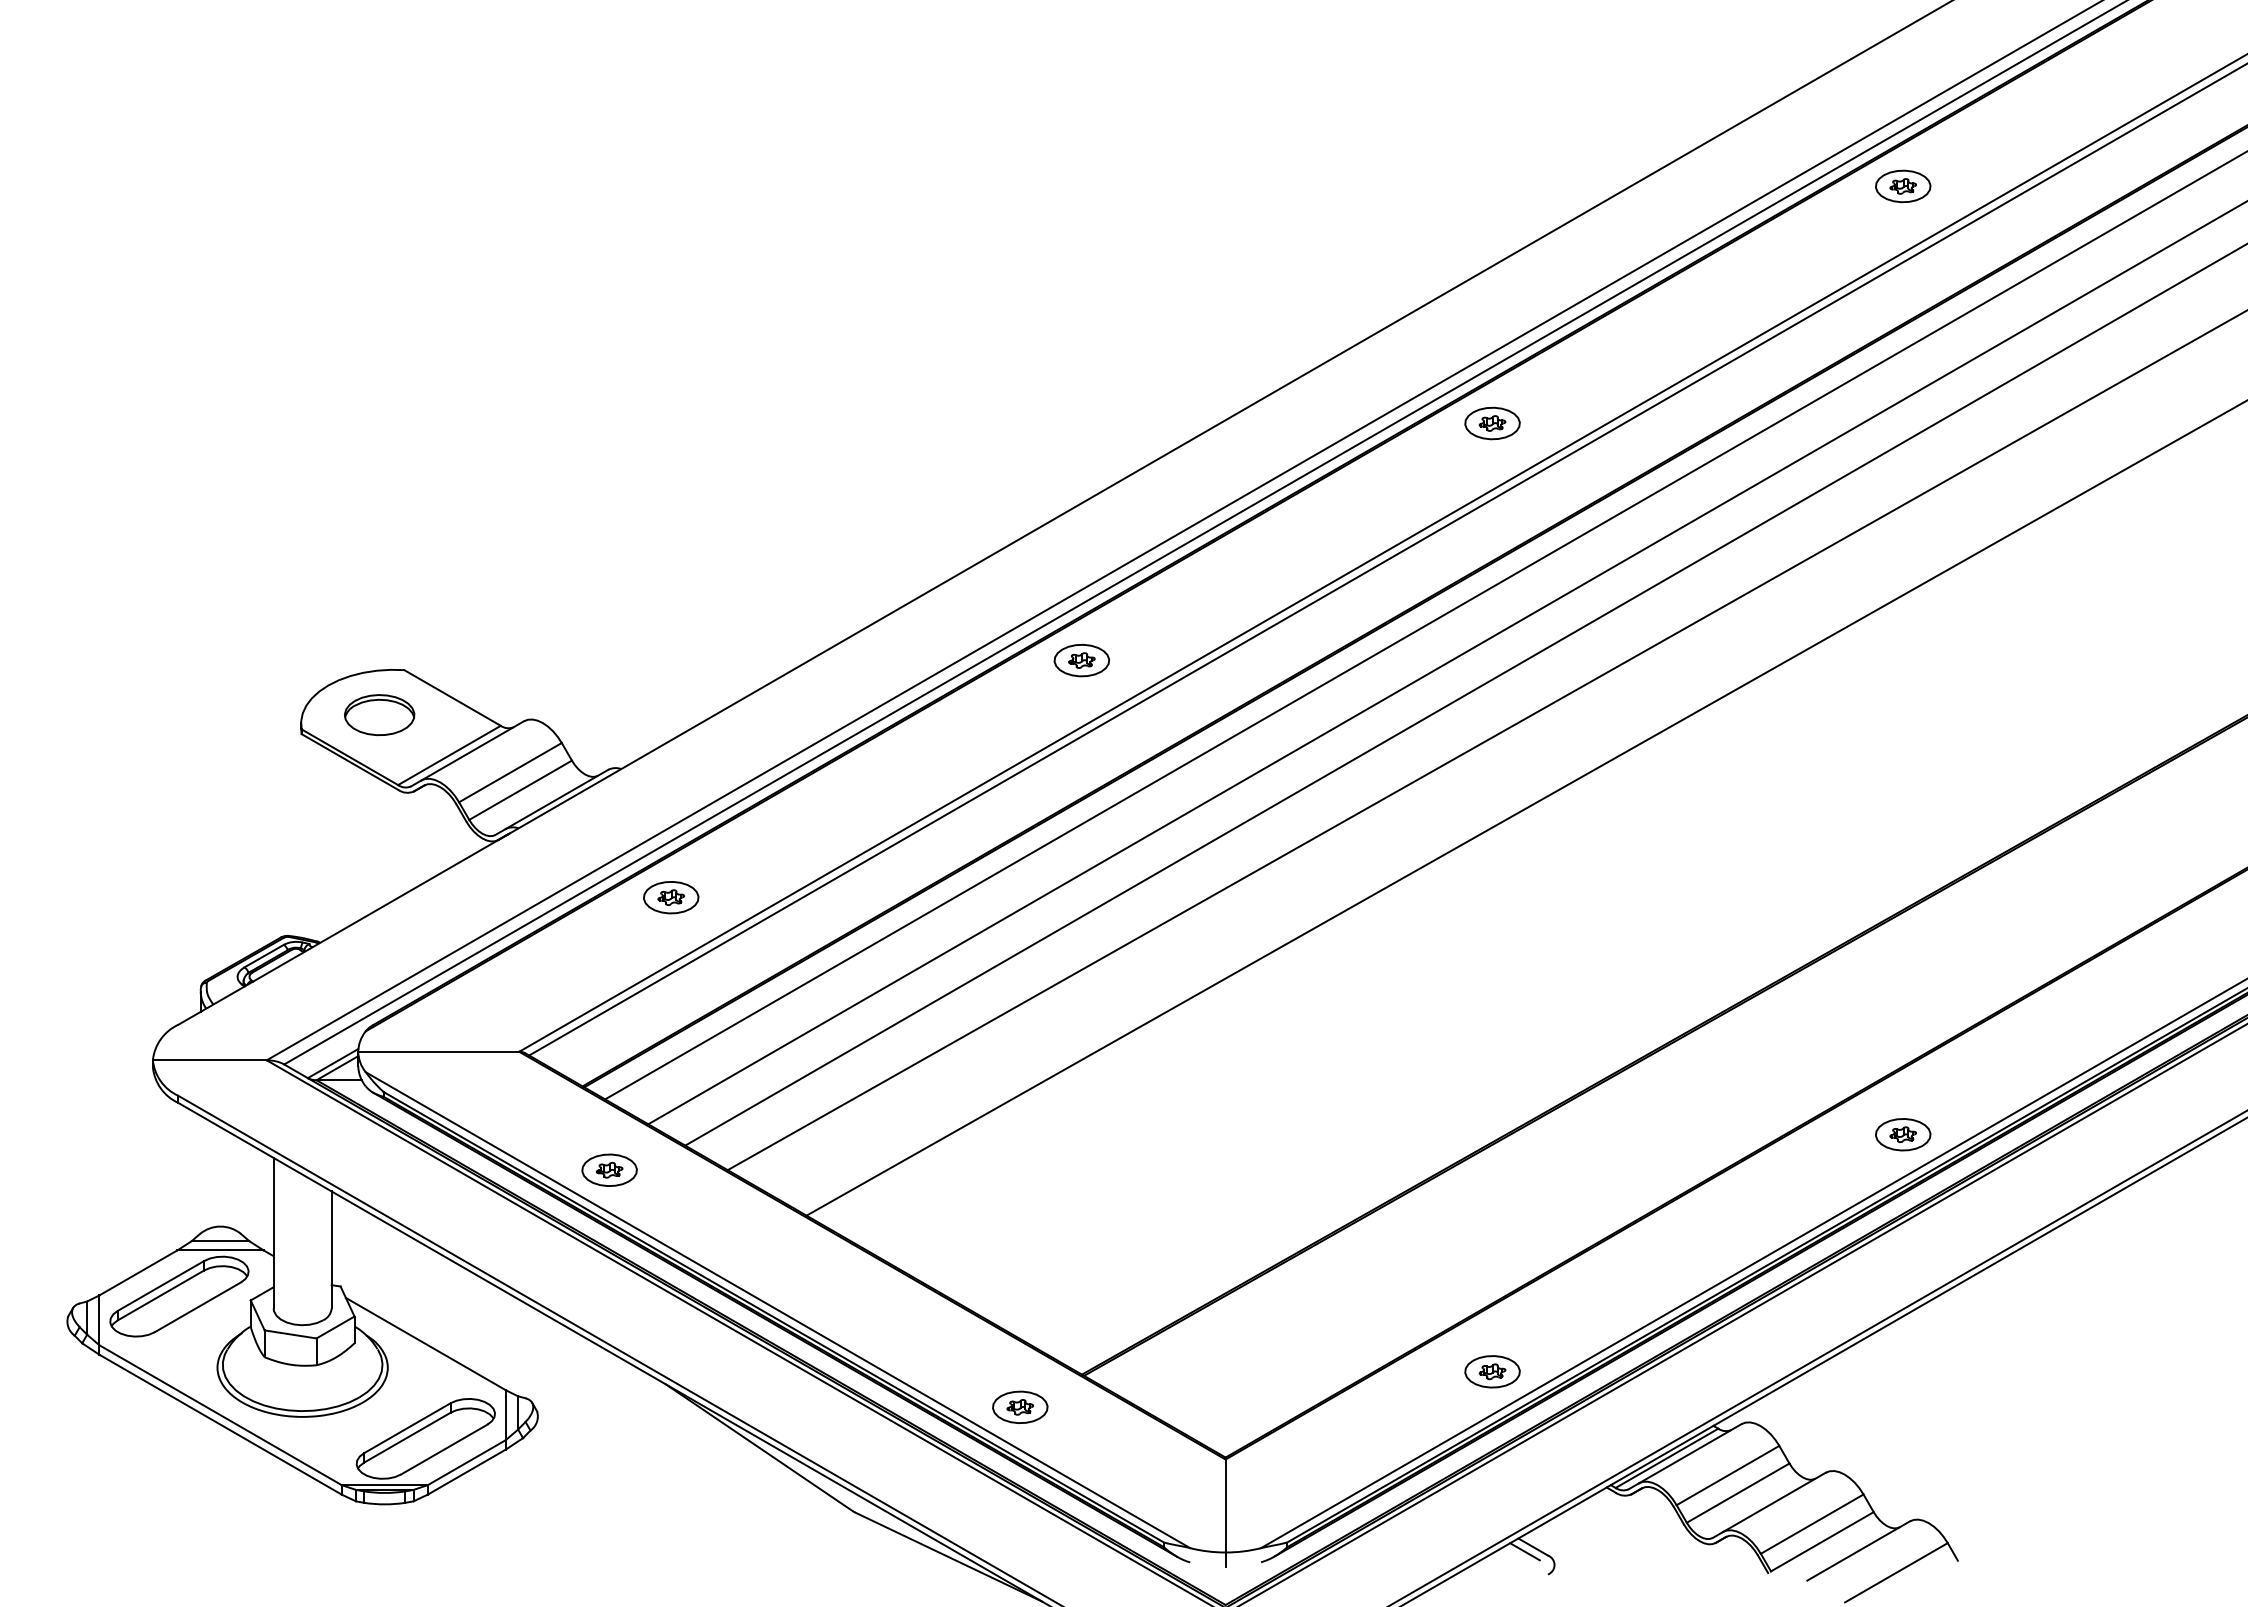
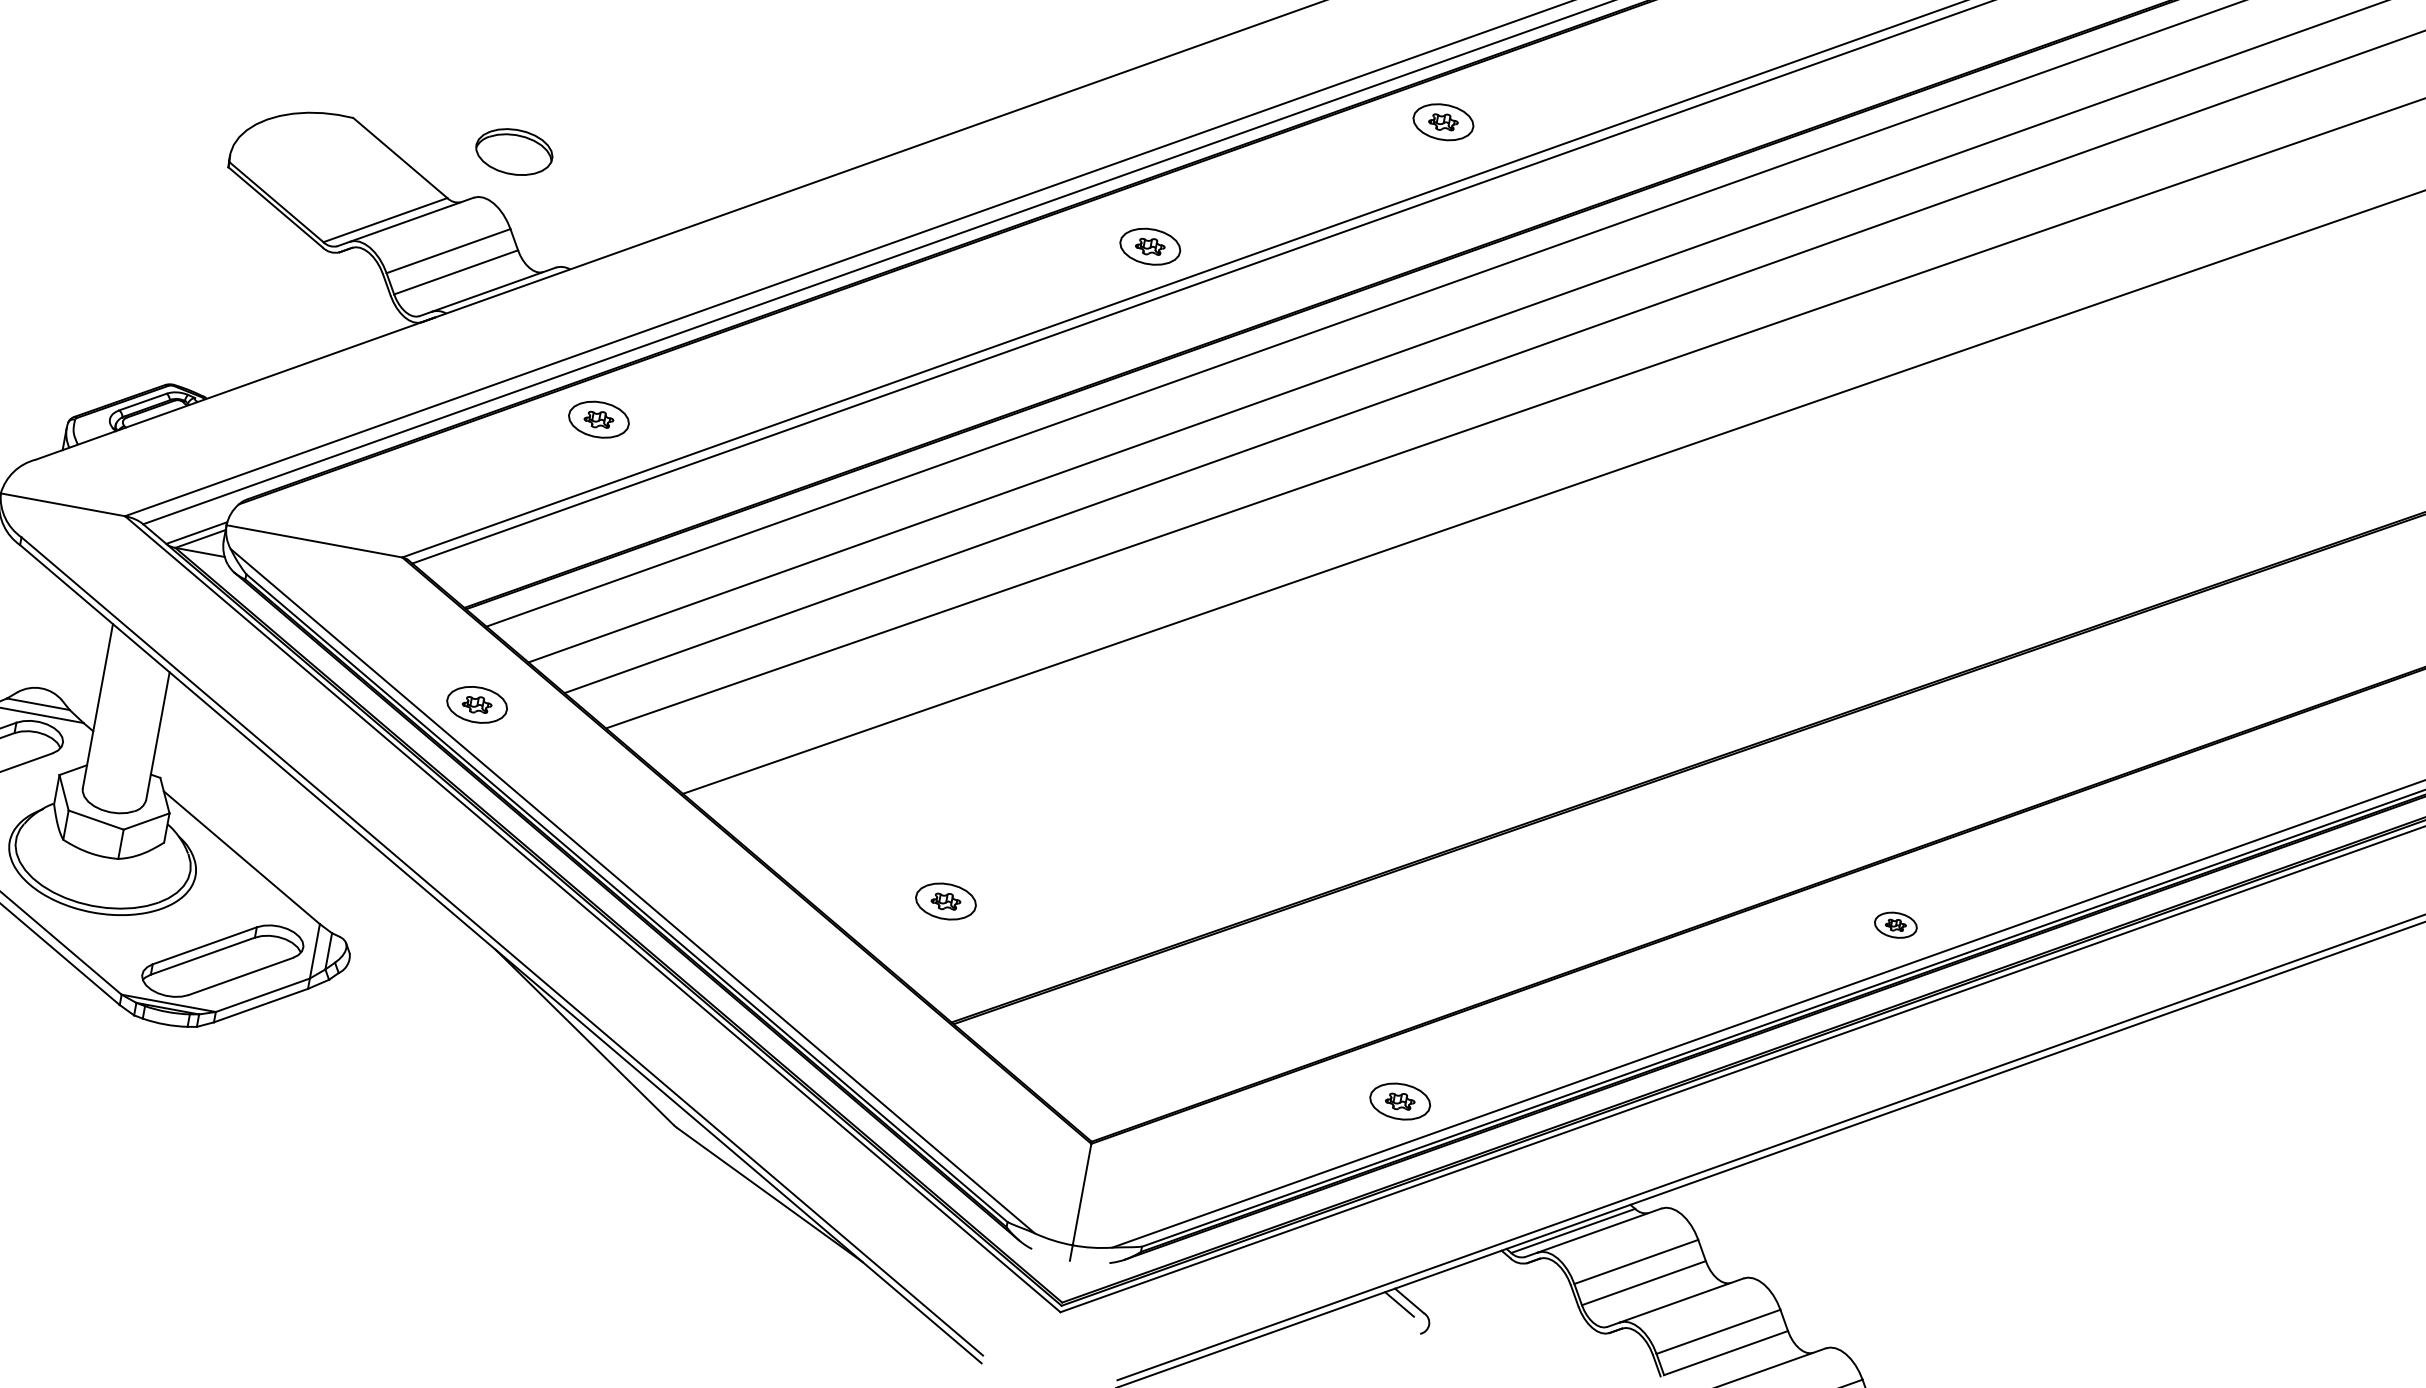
part: (1492, 423) -> (1443, 122), moved
part: (1081, 660) -> (1149, 246), moved
part: (379, 714) -> (514, 151), moved
part: (1903, 1134) -> (1896, 924), size x0.7
part: (1020, 1406) -> (946, 900), moved

